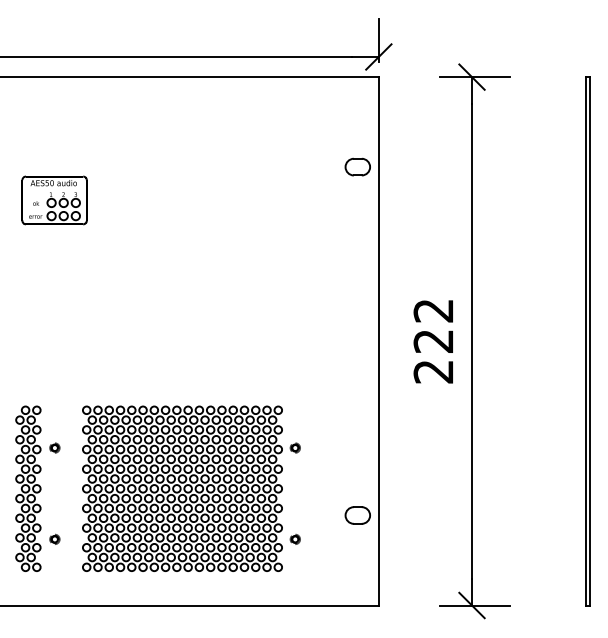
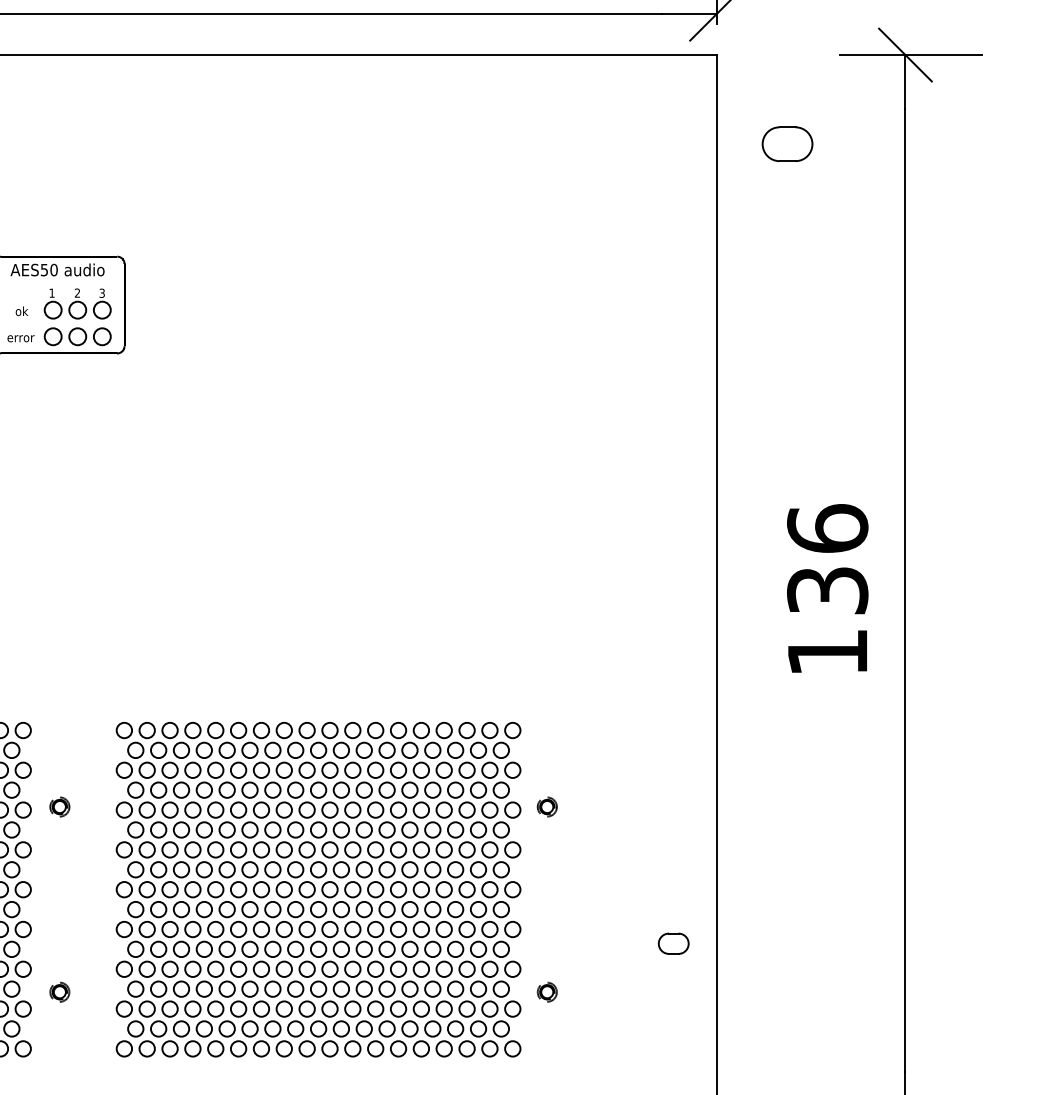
part: (357, 166) -> (786, 142), moved
text: (433, 340) -> (827, 588), 222 -> 136
part: (357, 515) -> (673, 943), size x0.6

